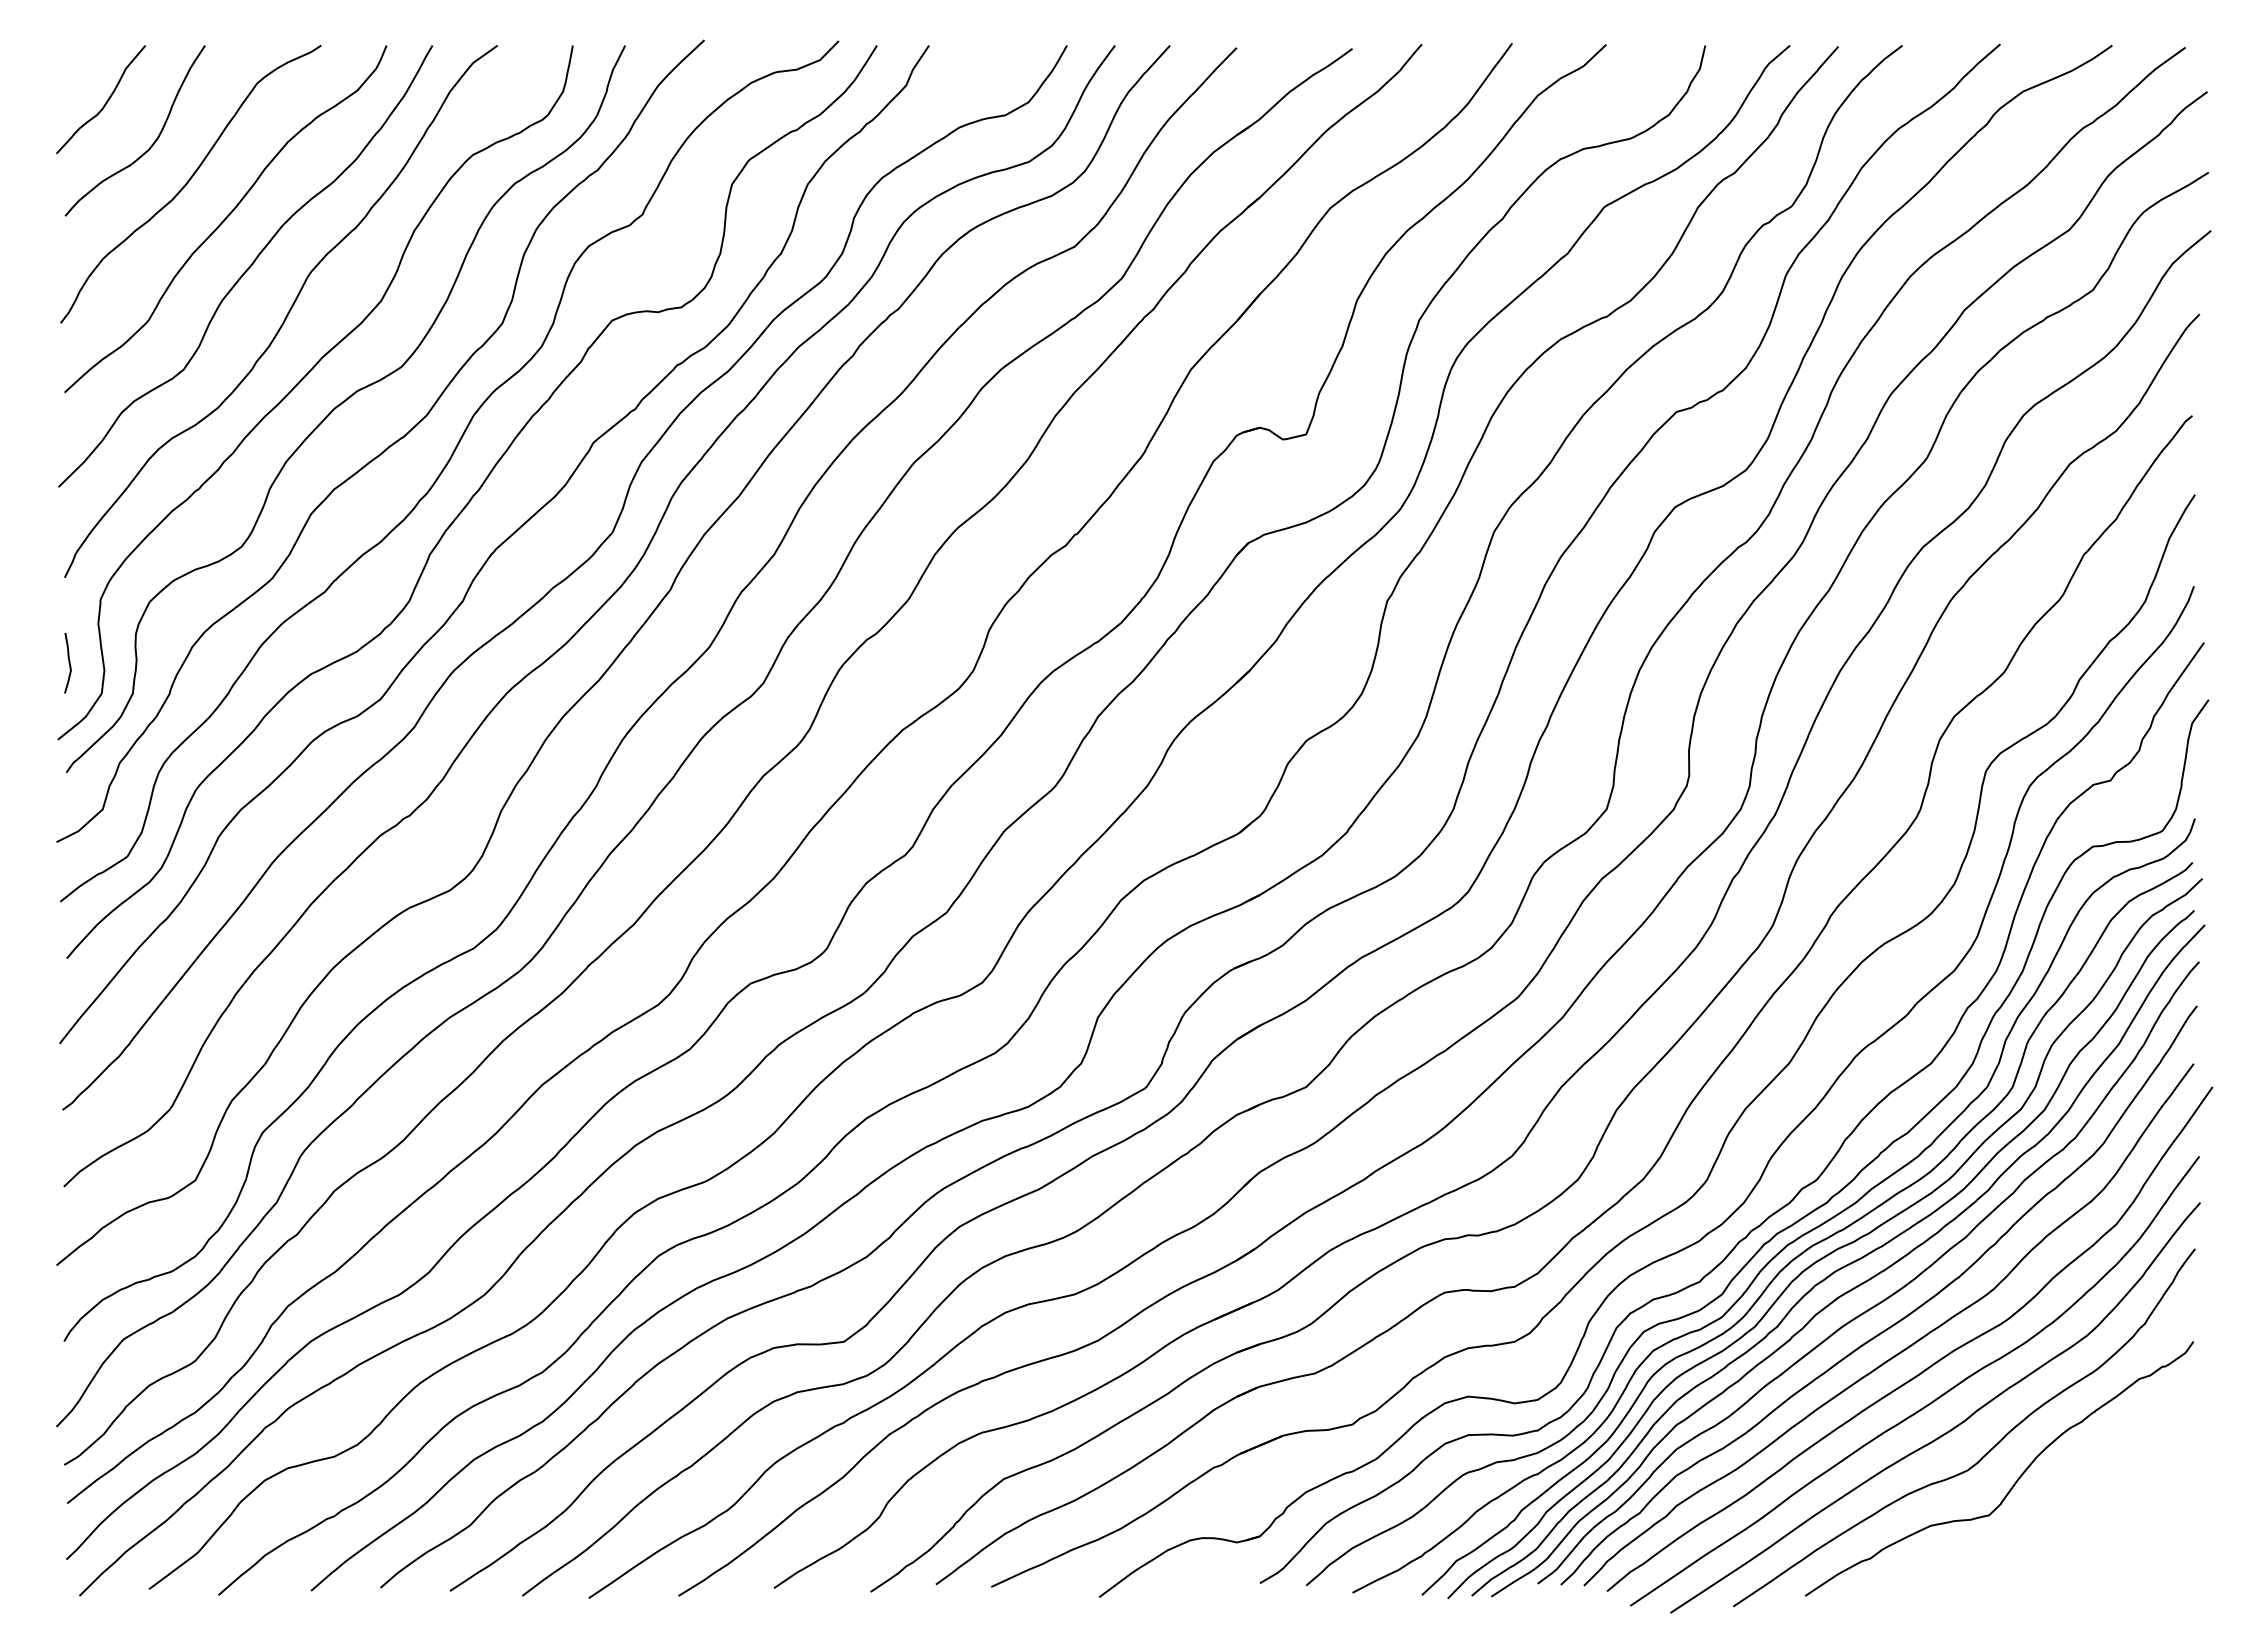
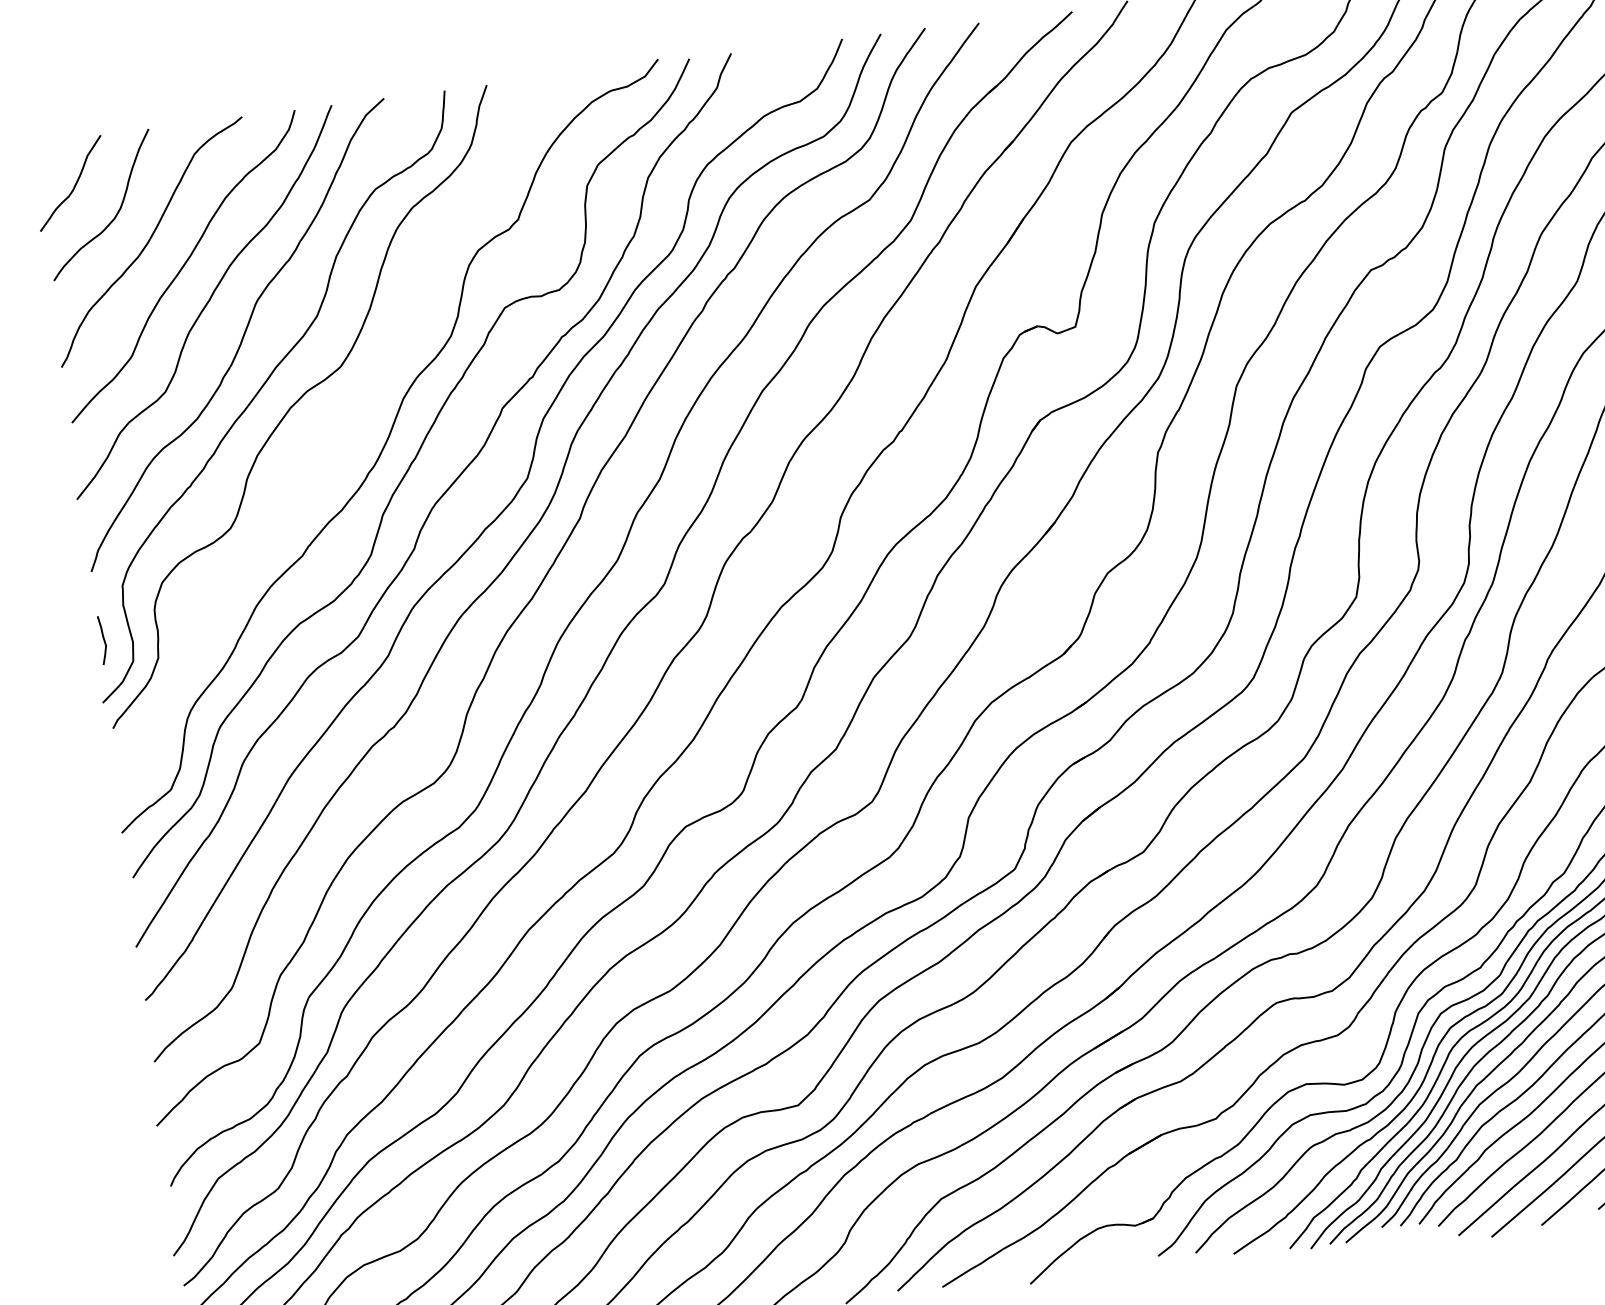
curve: (385, 448) -> (335, 434), removed

